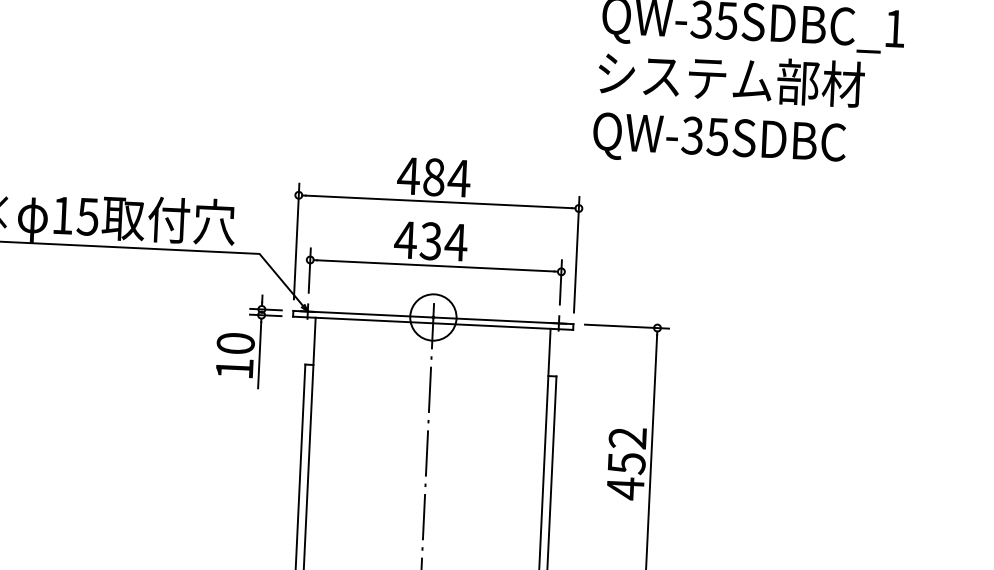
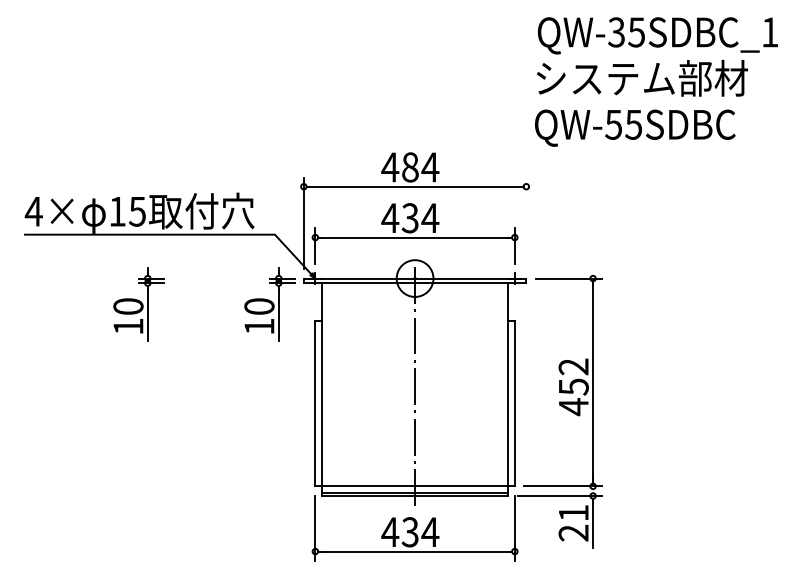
text: (692, 135) -> (613, 124), QW-35SDBC -> QW-55SDBC
line: (576, 254) -> (526, 223), removed
part: (83, 333) -> (138, 304), added

